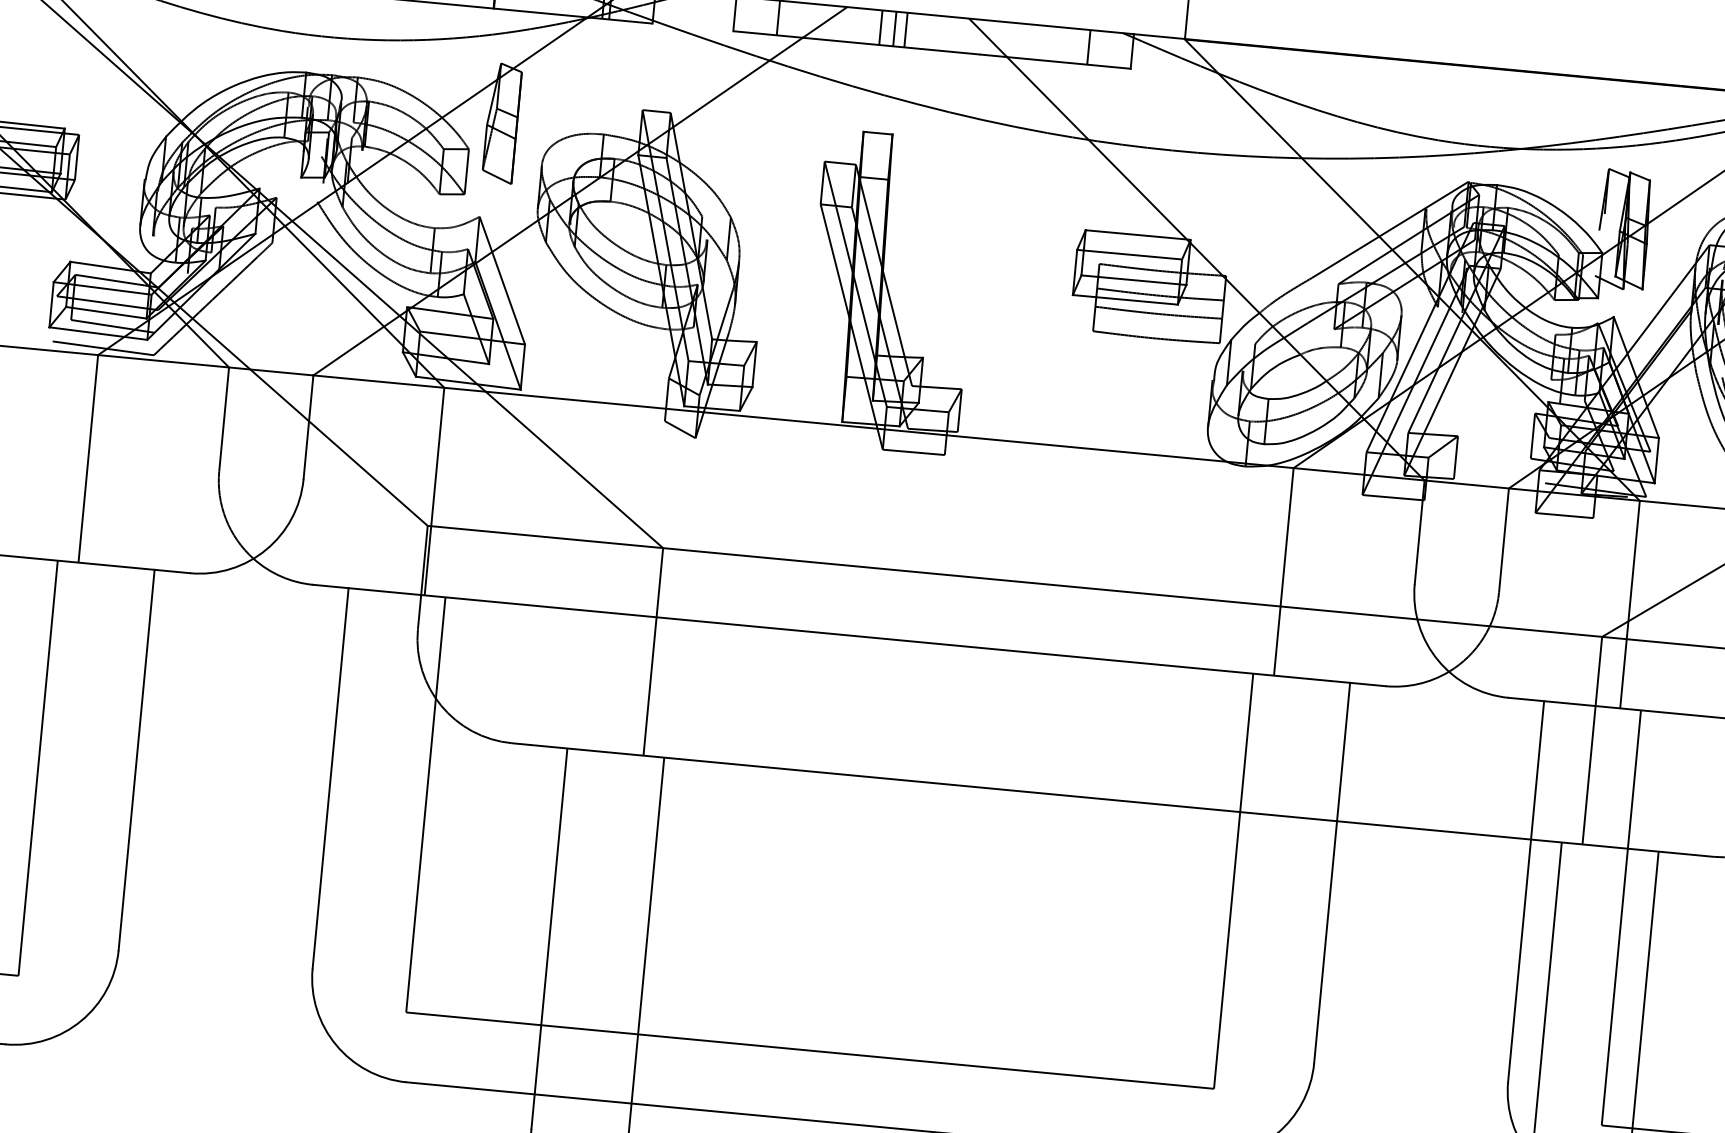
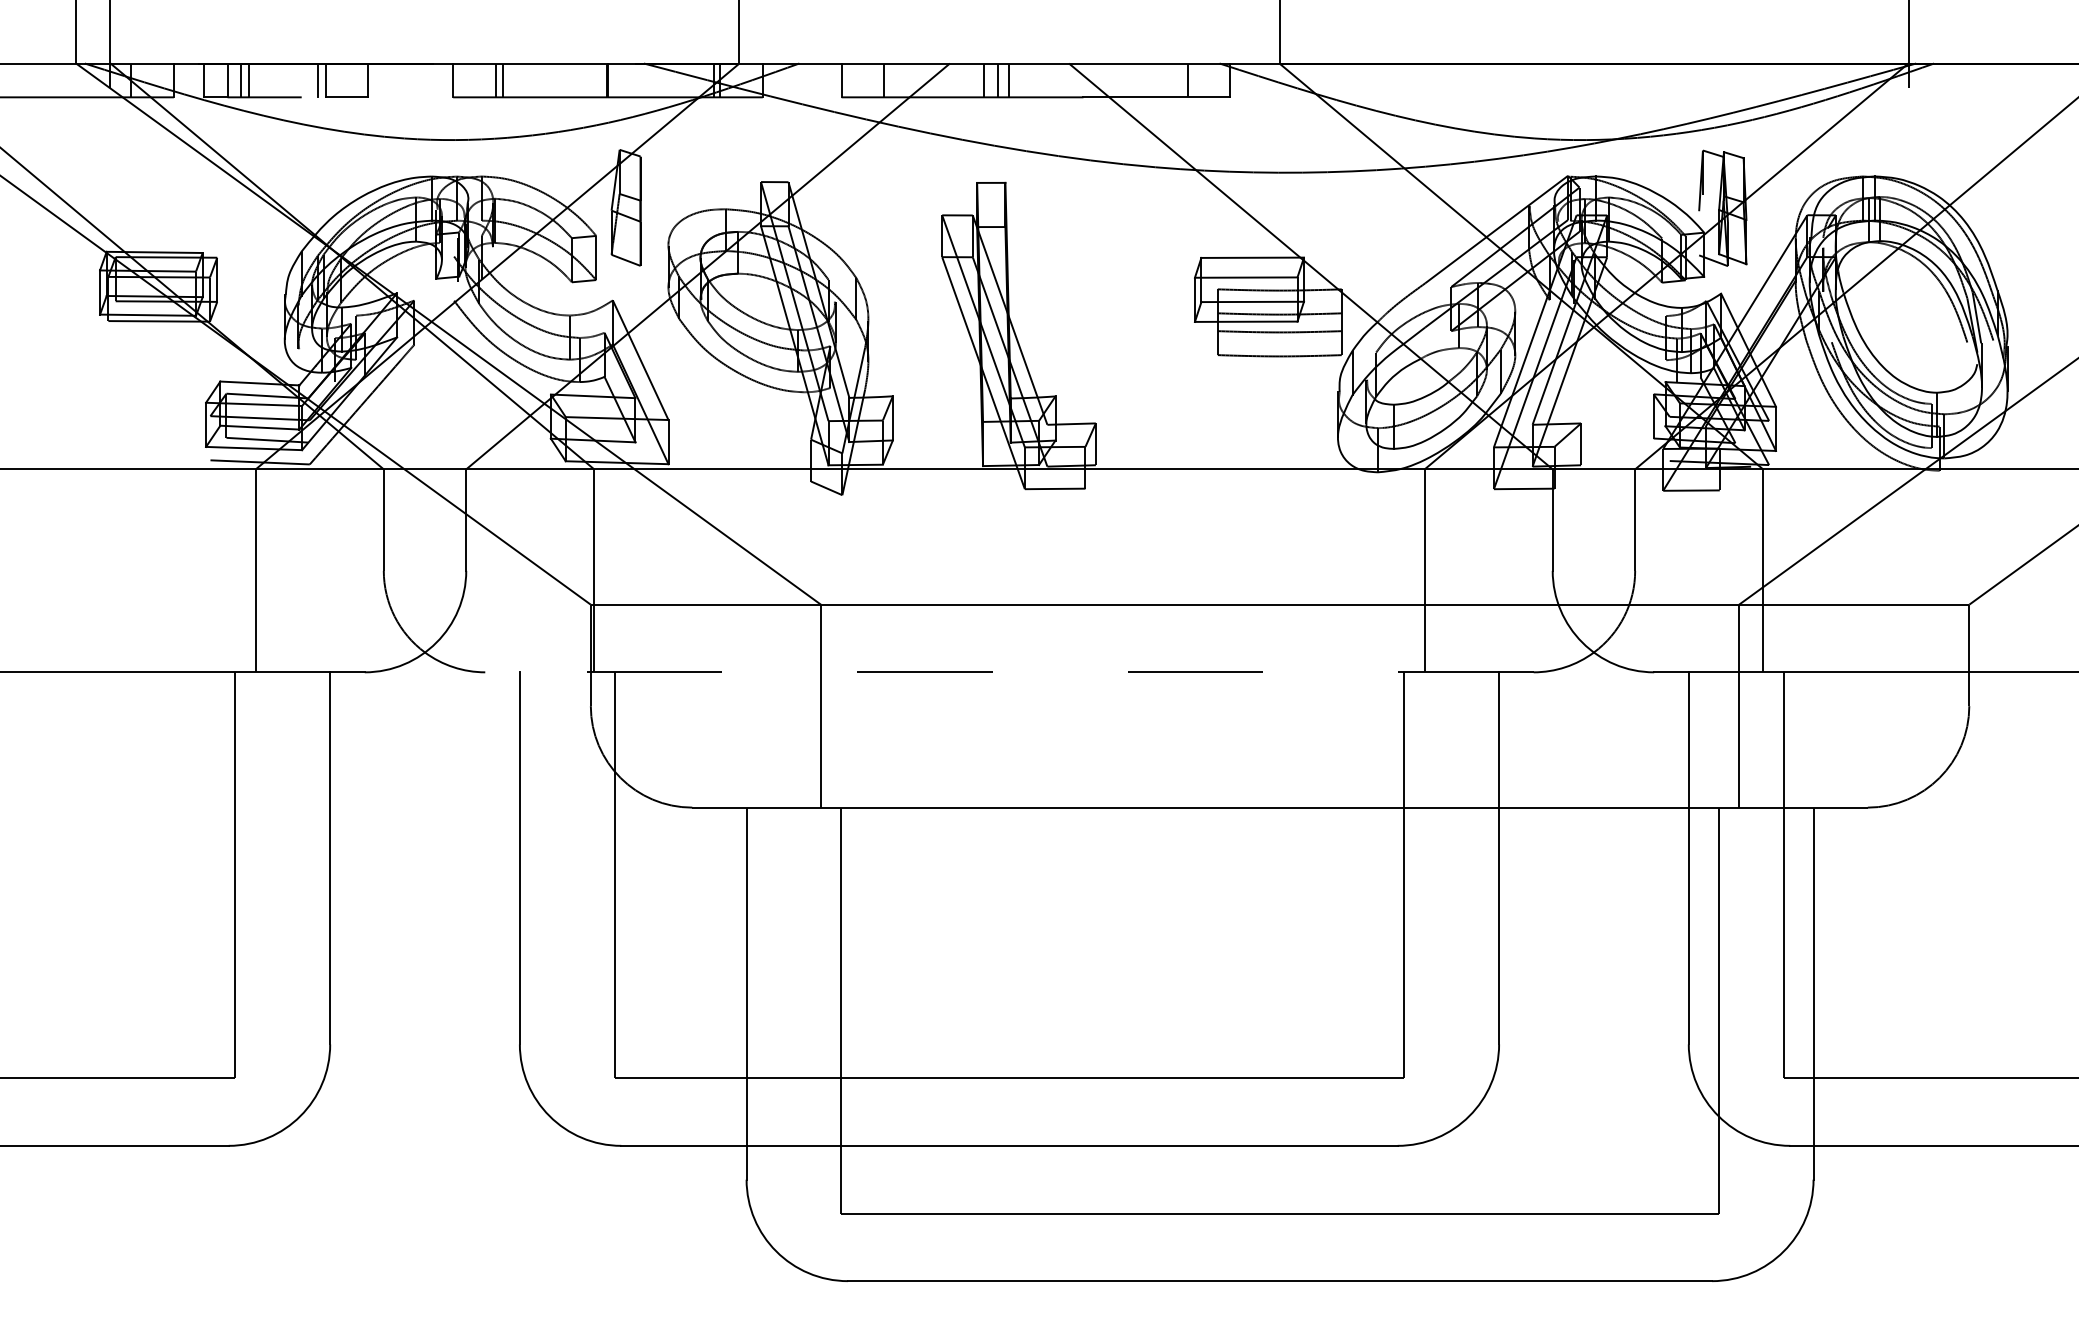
line: (848, 635) -> (1008, 672), solid -> dashed

